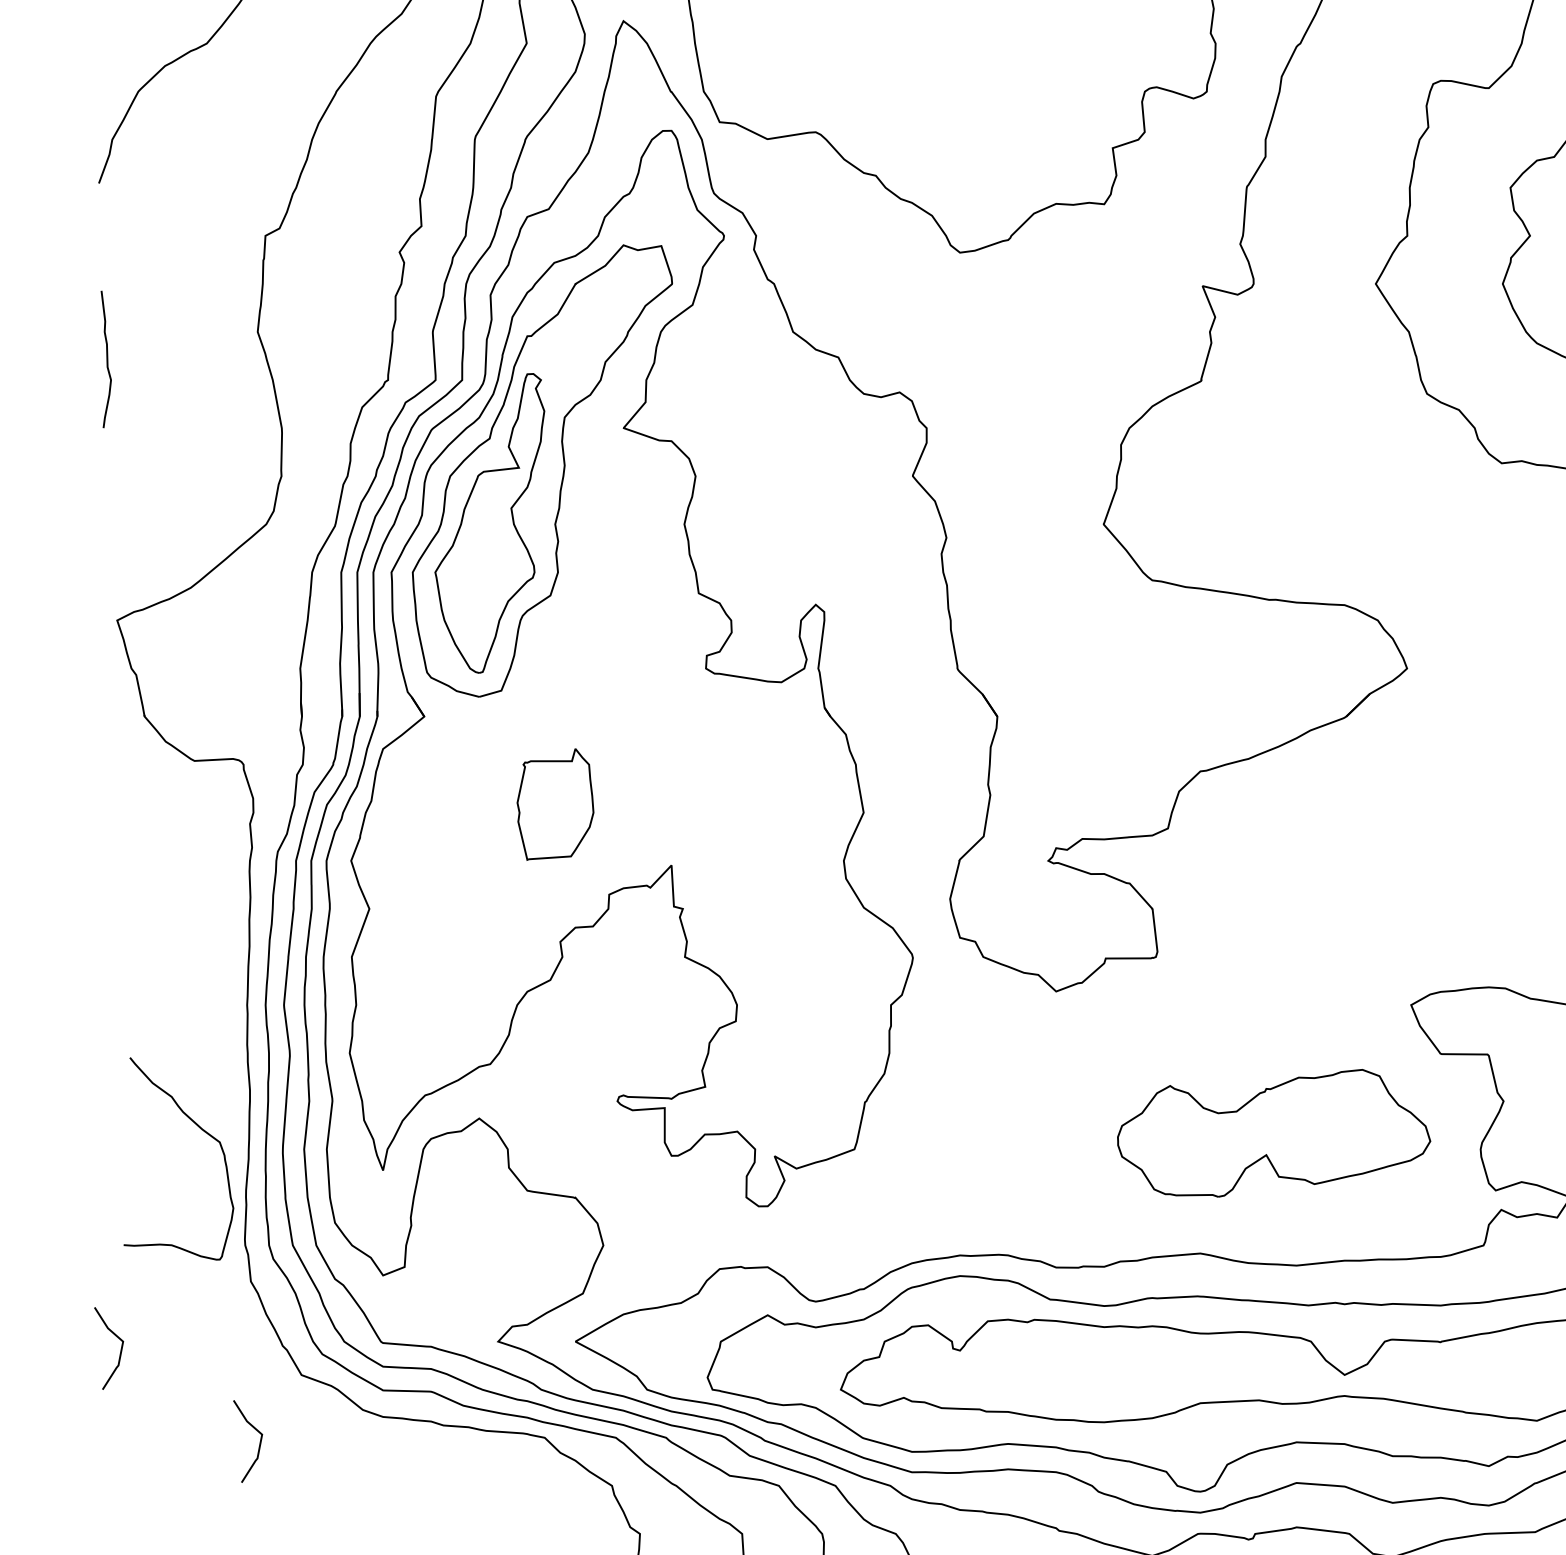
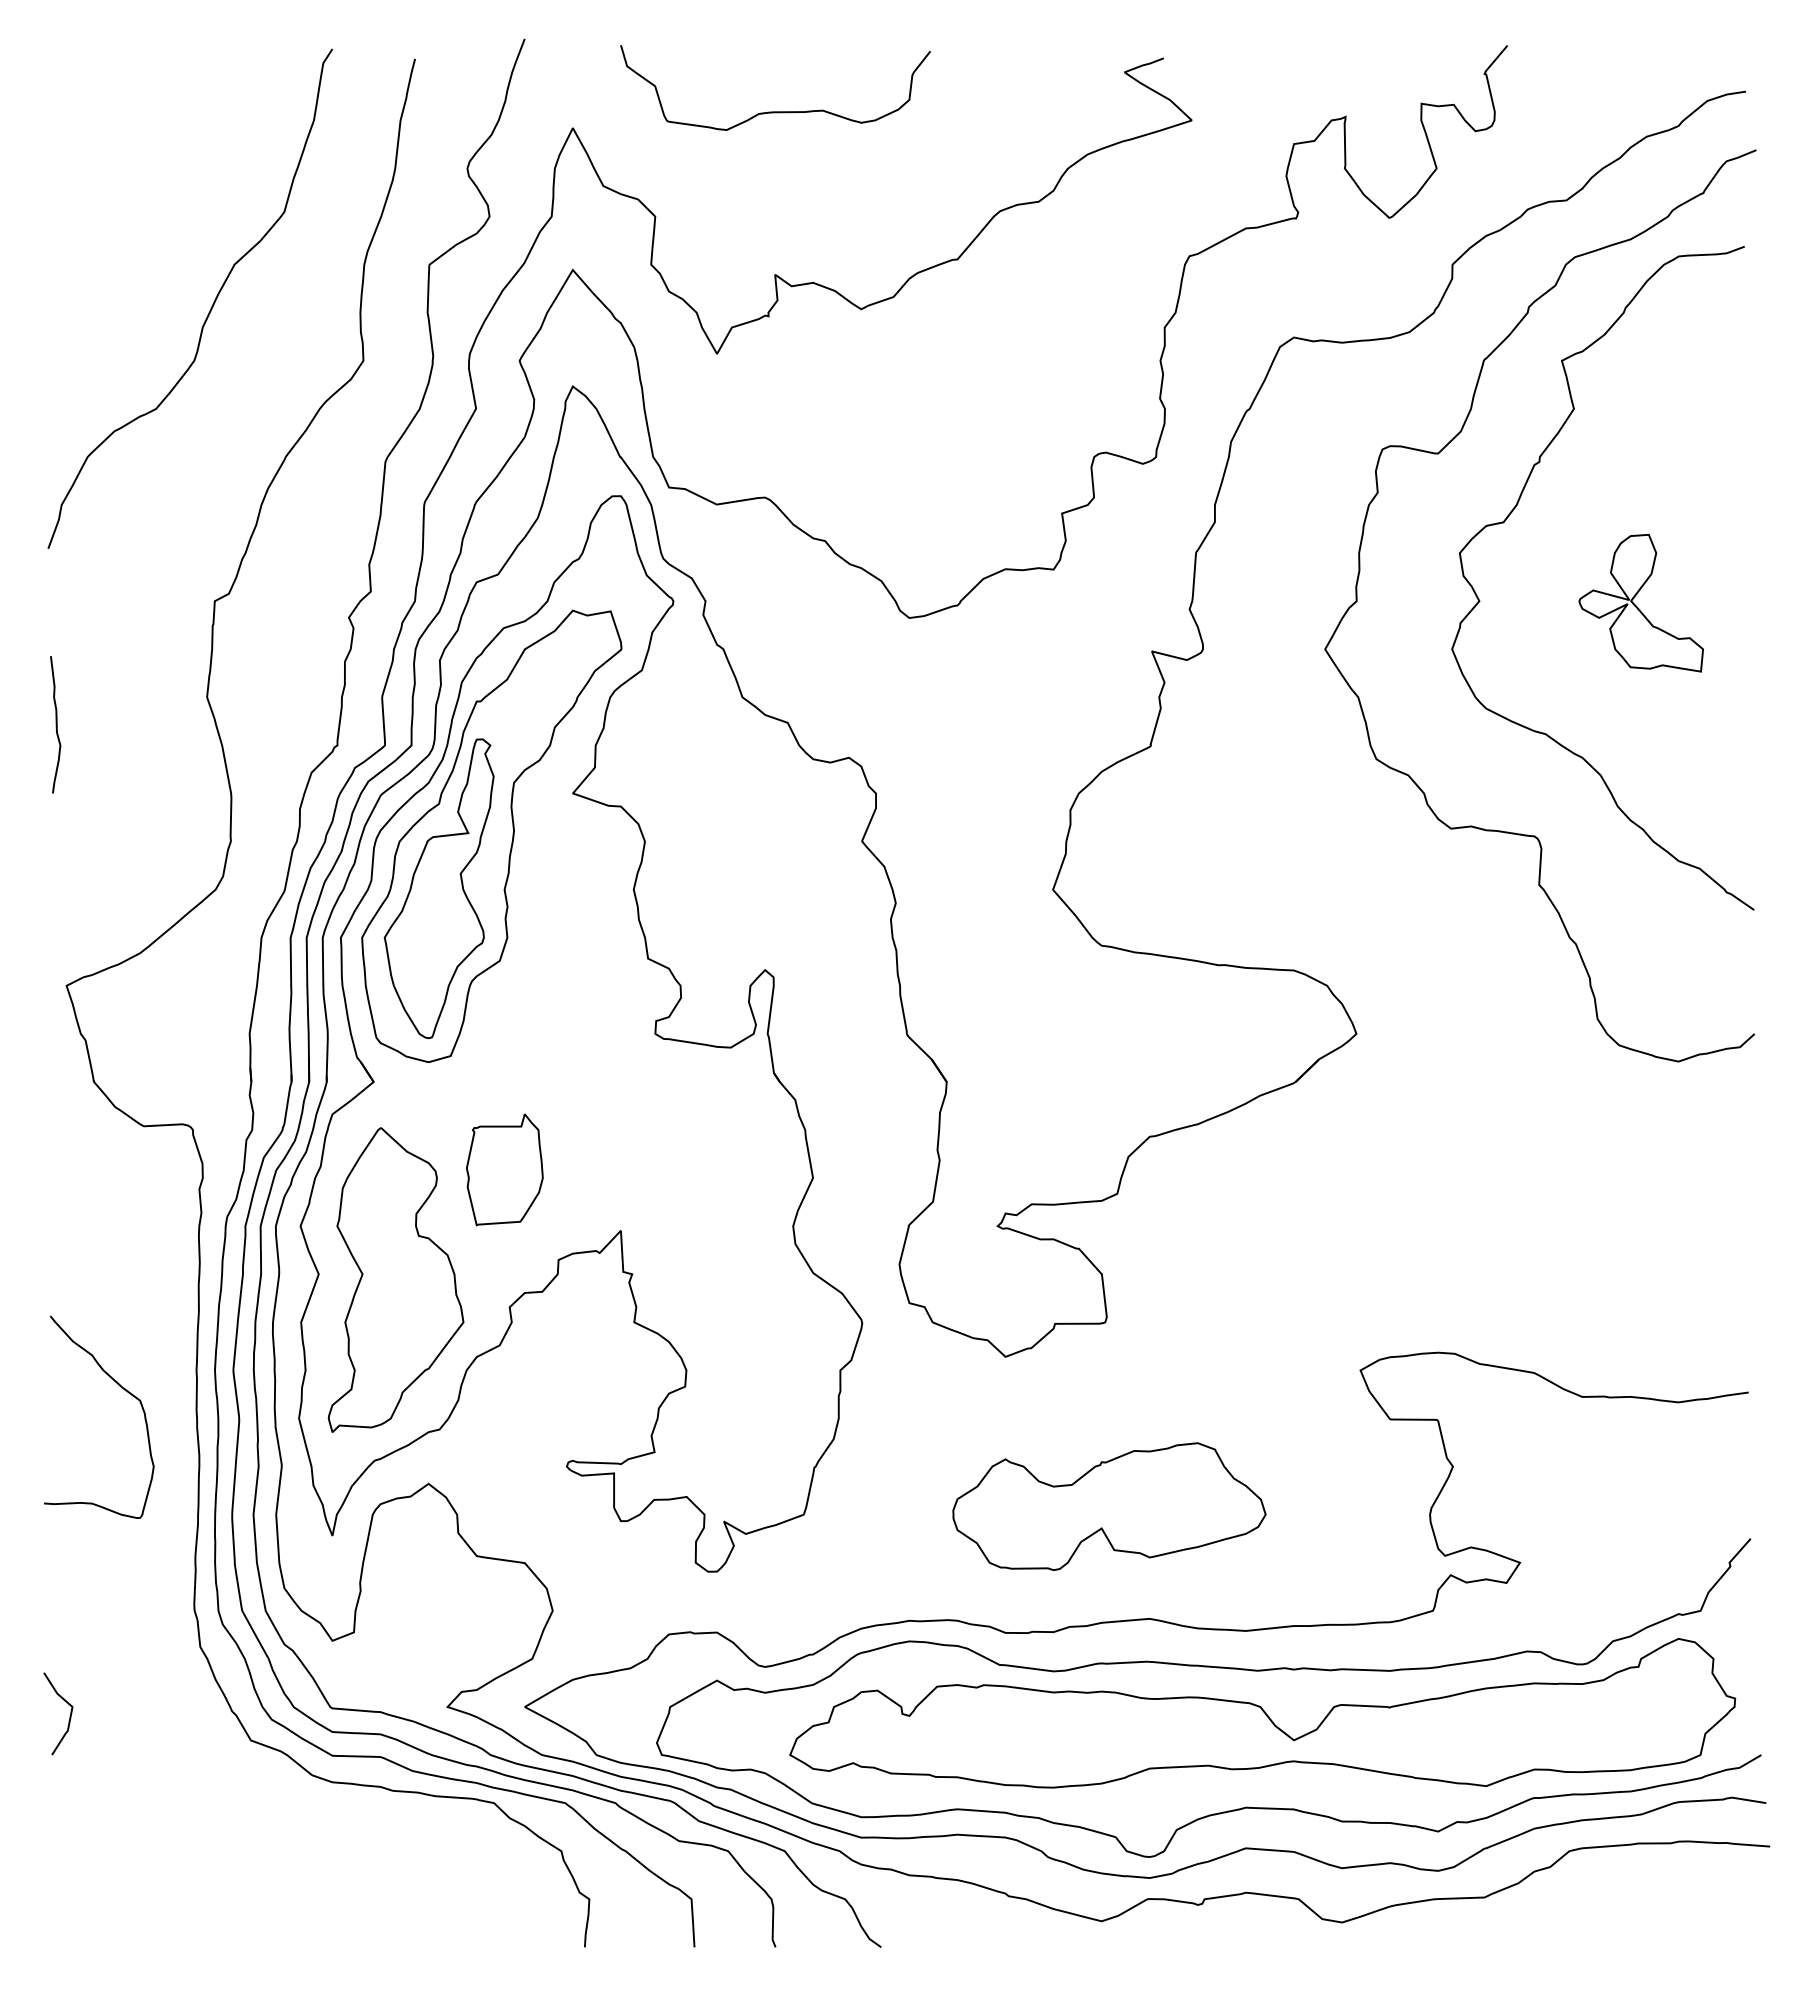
part: (446, 914) -> (395, 1279), added
curve: (200, 1129) -> (120, 1387), moved
part: (1274, 1133) -> (1109, 1506), moved
curve: (259, 1444) -> (208, 1809), removed

